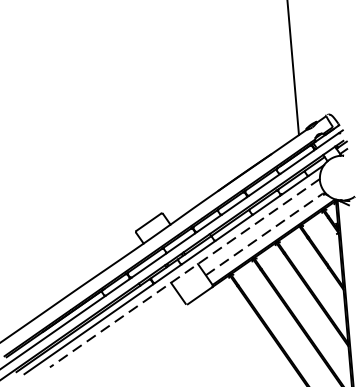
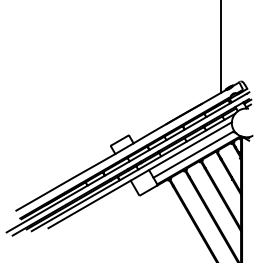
line: (264, 233) -> (193, 154), dashed -> solid
line: (185, 273) -> (140, 175), dashed -> solid

